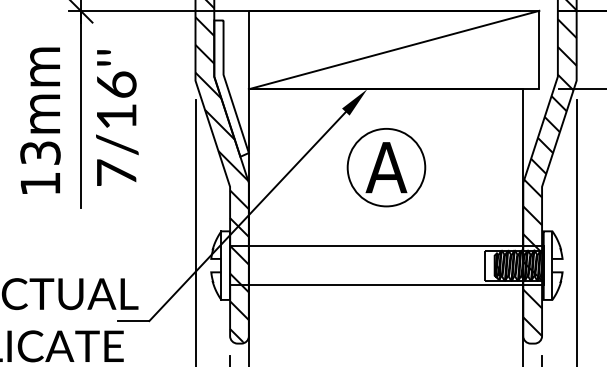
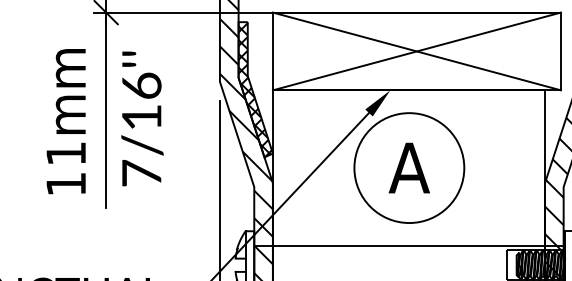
line: (393, 49) -> (416, 50), added
hatch: (230, 88) -> (254, 89), added
text: (40, 152) -> (66, 153), 13mm -> 11mm
circle: (386, 167) -> (409, 167), size x1.43

